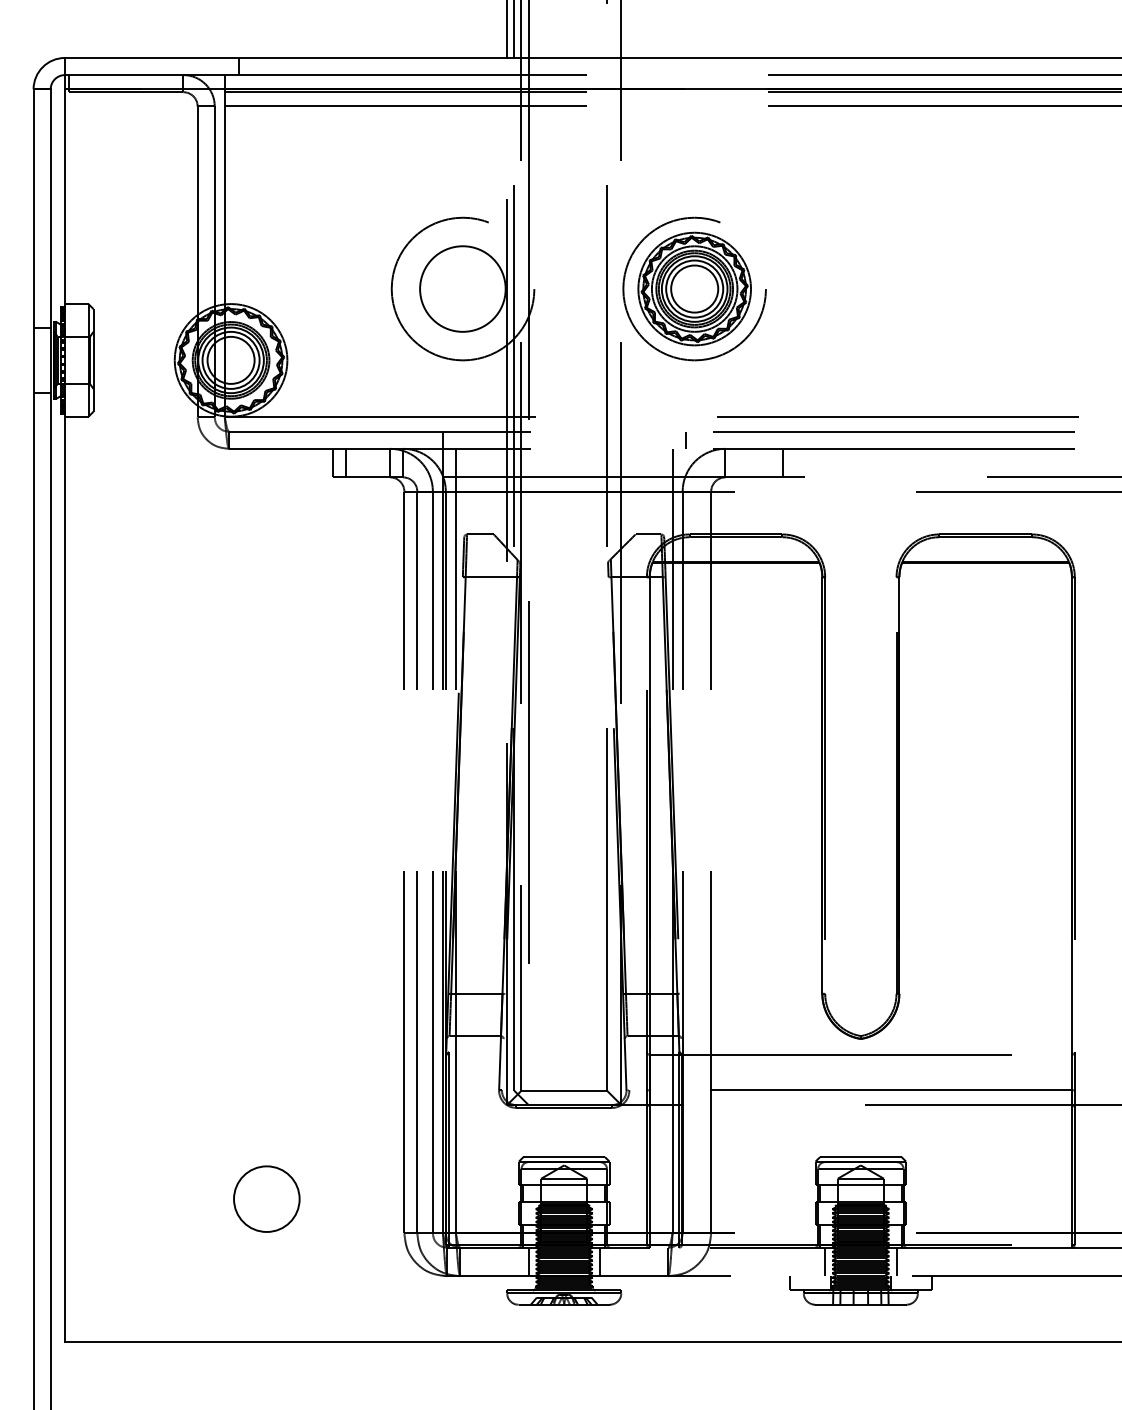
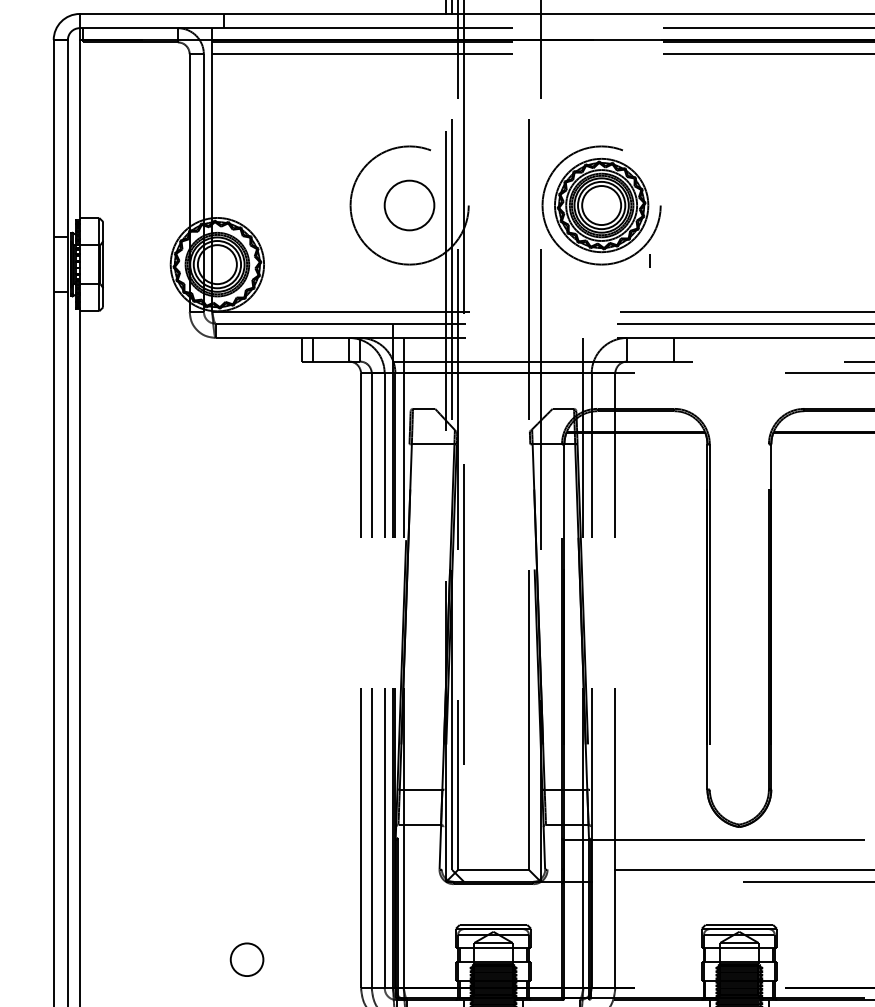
circle: (462, 288) -> (409, 205), size x0.7
line: (685, 440) -> (650, 261), moved
circle: (266, 1198) -> (246, 959), size x0.6

